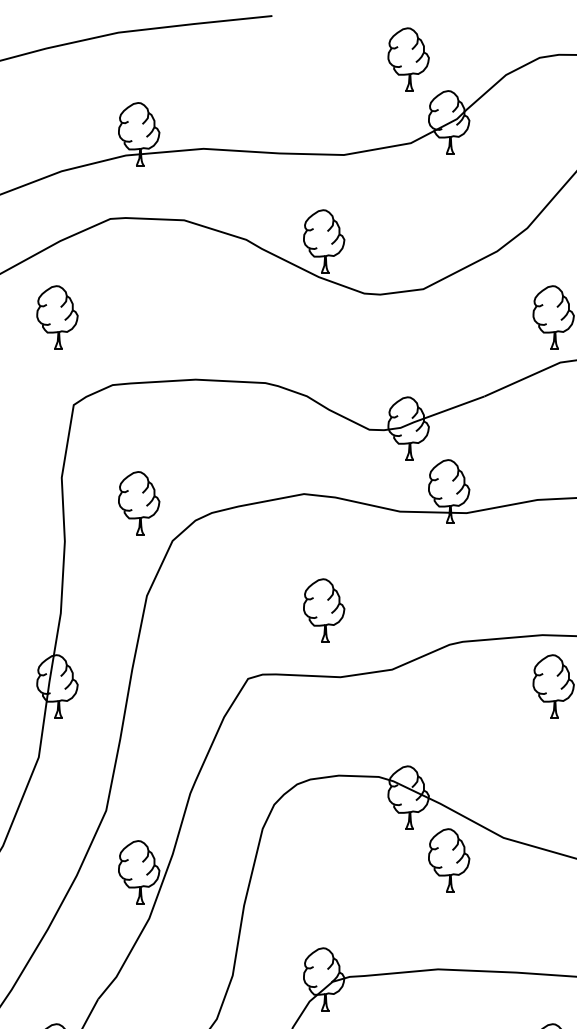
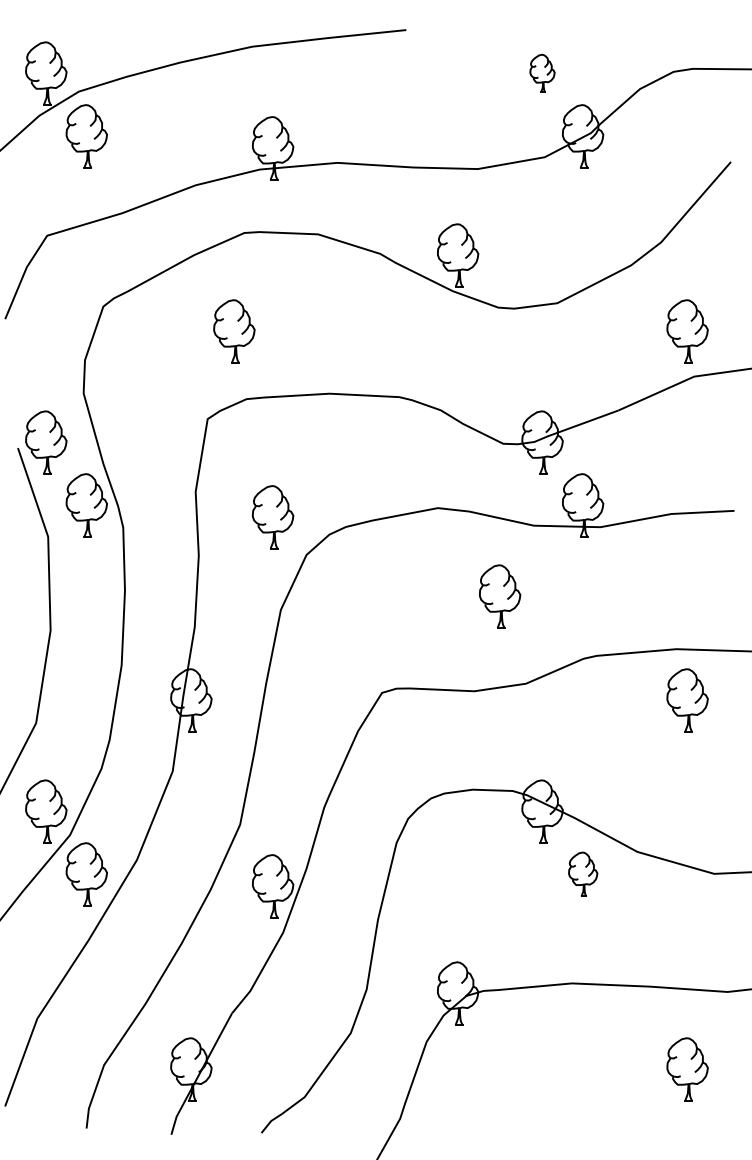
part: (408, 59) -> (542, 73), size x0.6
part: (57, 317) -> (234, 331), moved
part: (324, 610) -> (500, 596), moved
part: (449, 860) -> (583, 874), size x0.7

